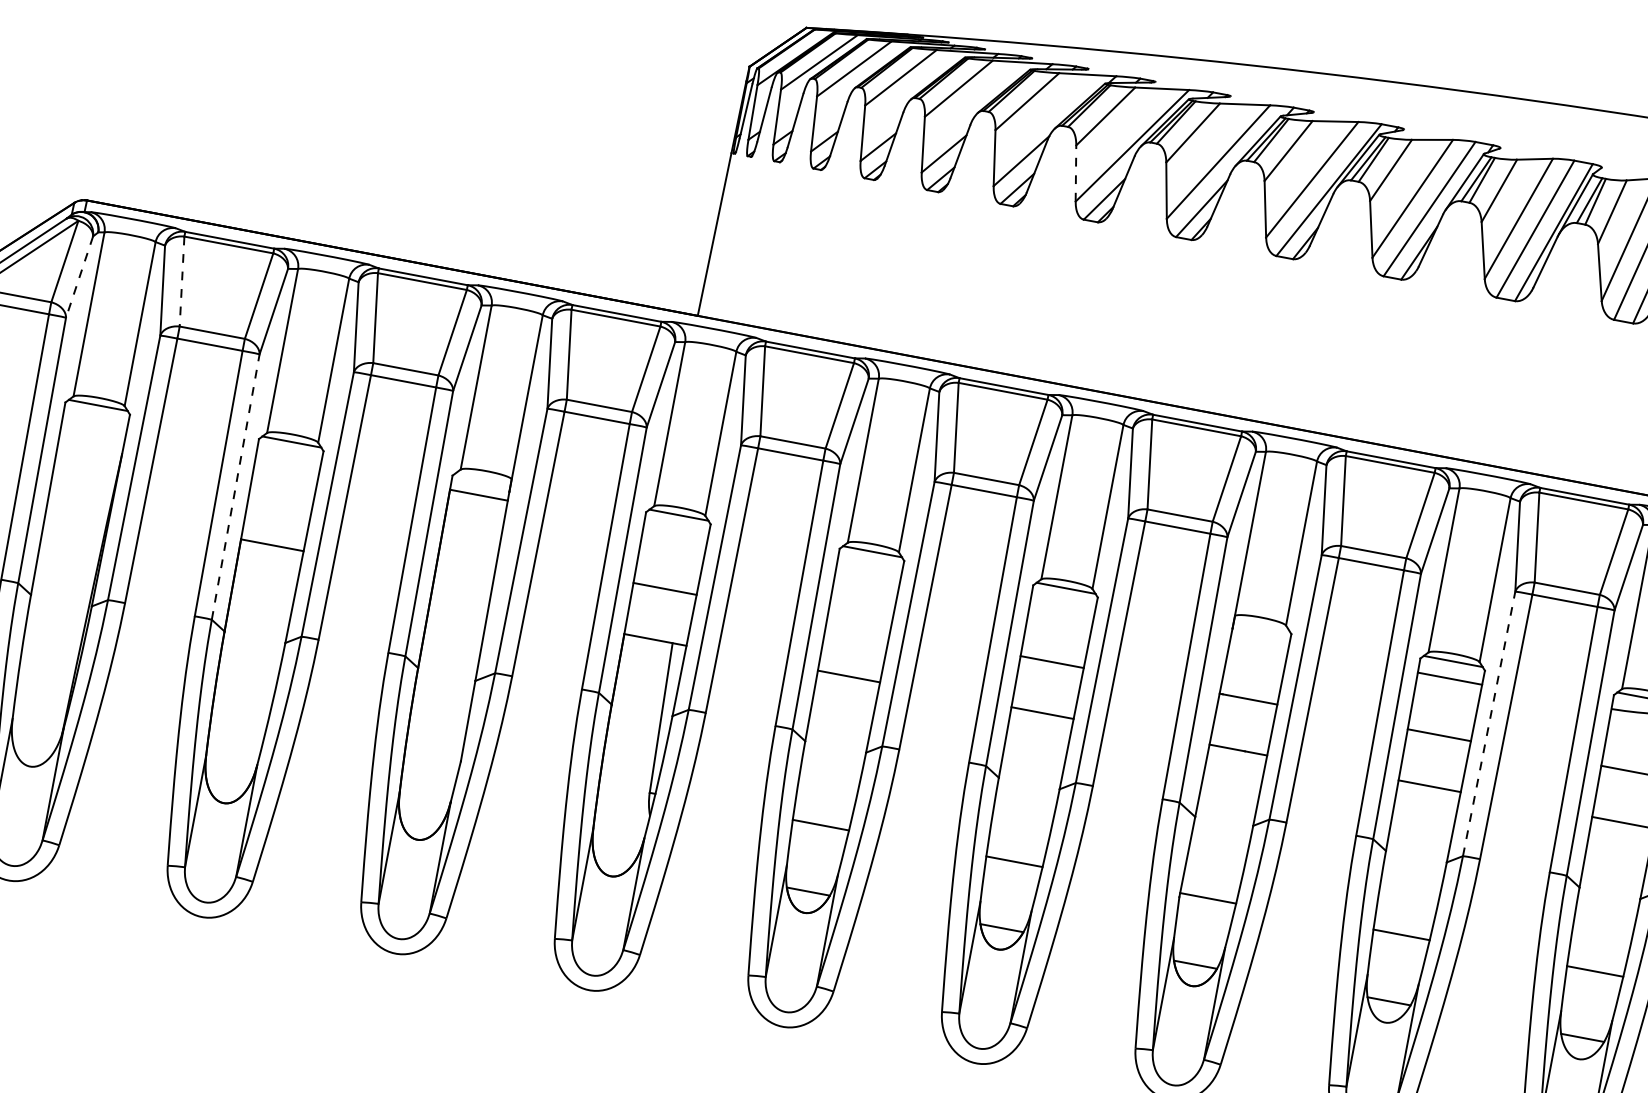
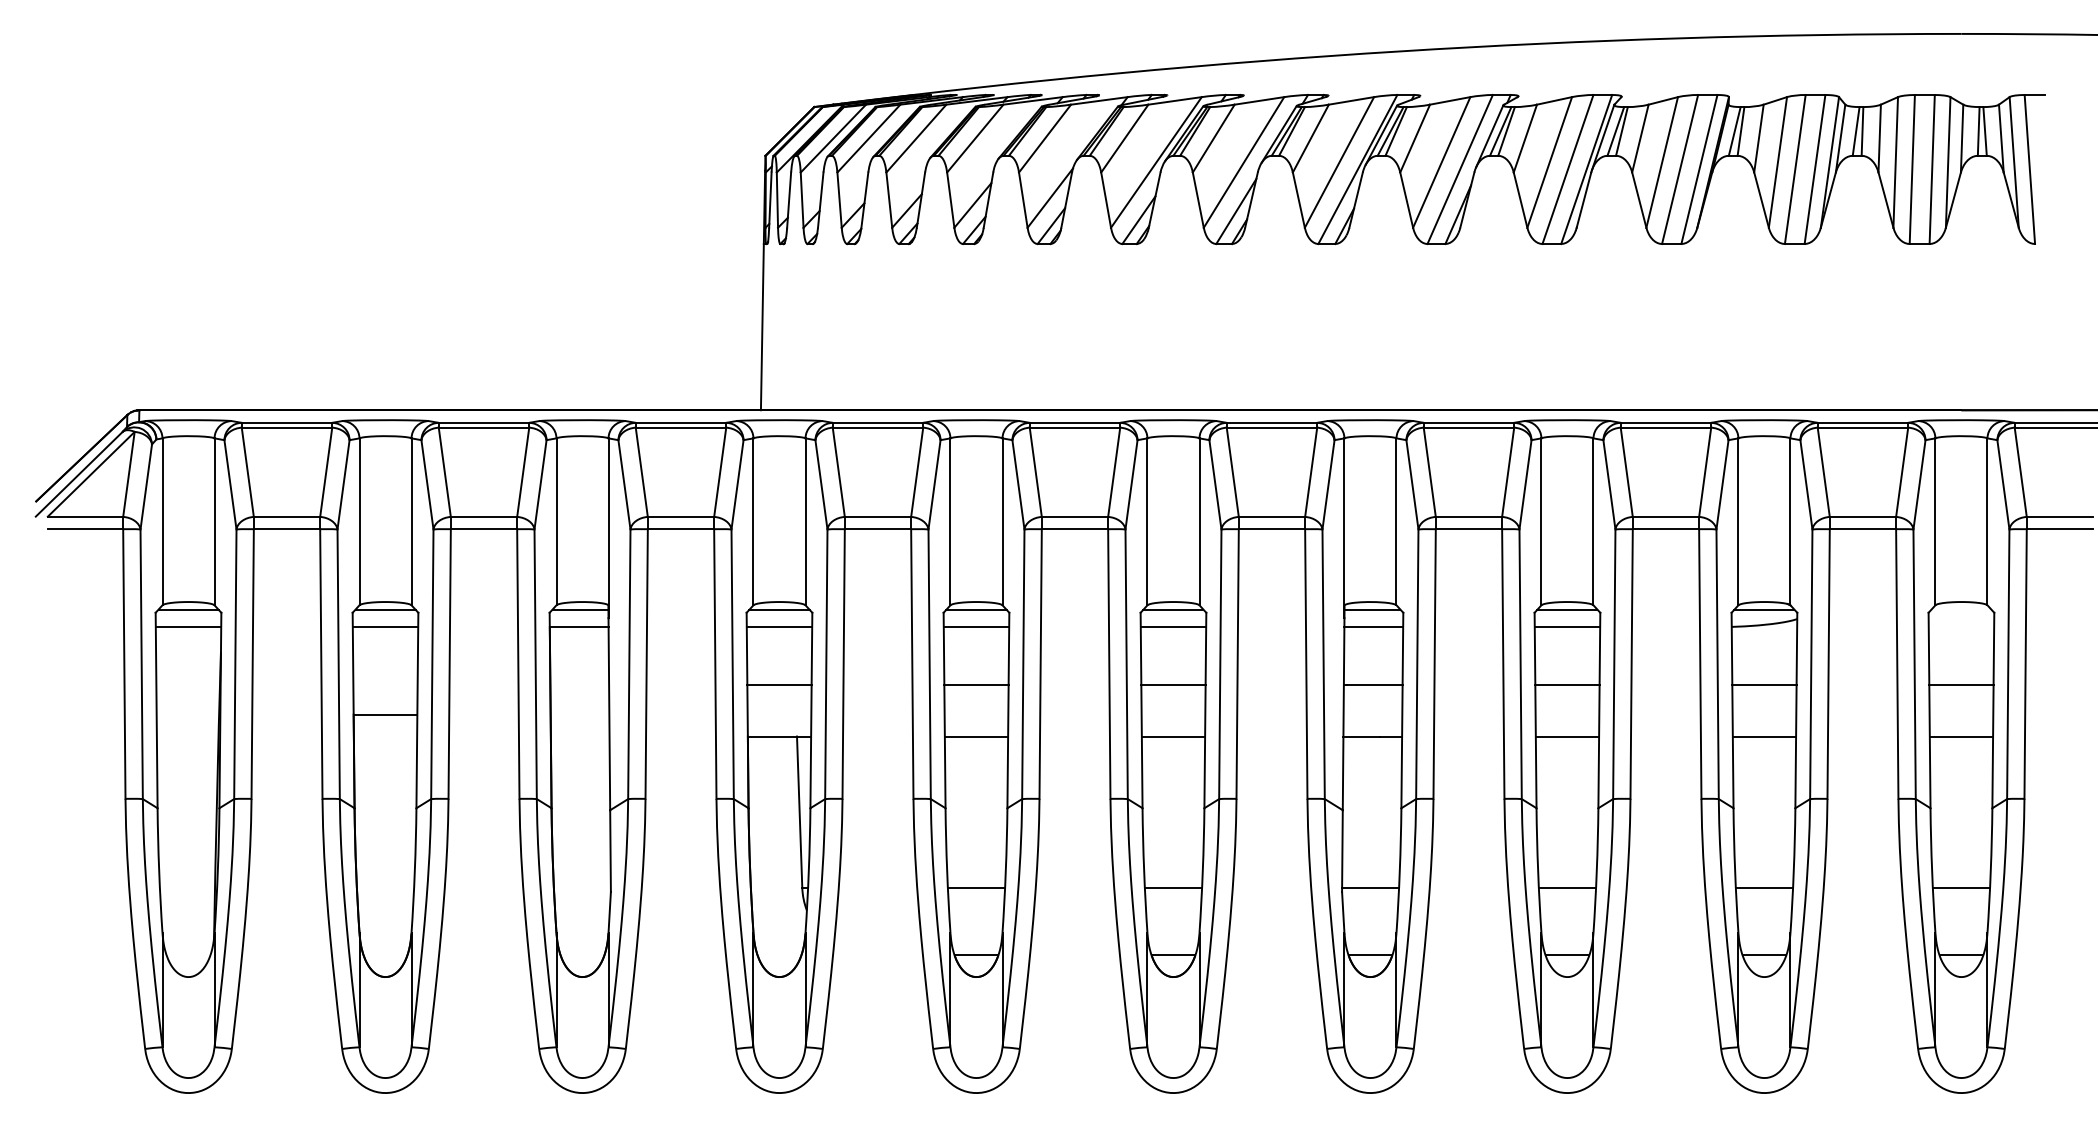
line: (1076, 172) -> (1106, 199), dashed -> solid
line: (79, 276) -> (146, 486), dashed -> solid
line: (181, 281) -> (247, 472), dashed -> solid
line: (94, 423) -> (188, 627), added
line: (288, 459) -> (385, 627), added
line: (483, 478) -> (580, 609), added
line: (235, 487) -> (338, 664), dashed -> solid
line: (675, 532) -> (779, 627), added
line: (869, 569) -> (976, 627), added
line: (1062, 605) -> (1173, 627), added
line: (858, 625) -> (976, 684), added
line: (1261, 625) -> (1372, 609), added
line: (1259, 643) -> (1373, 627), added
line: (1489, 724) -> (1614, 664), dashed -> solid

